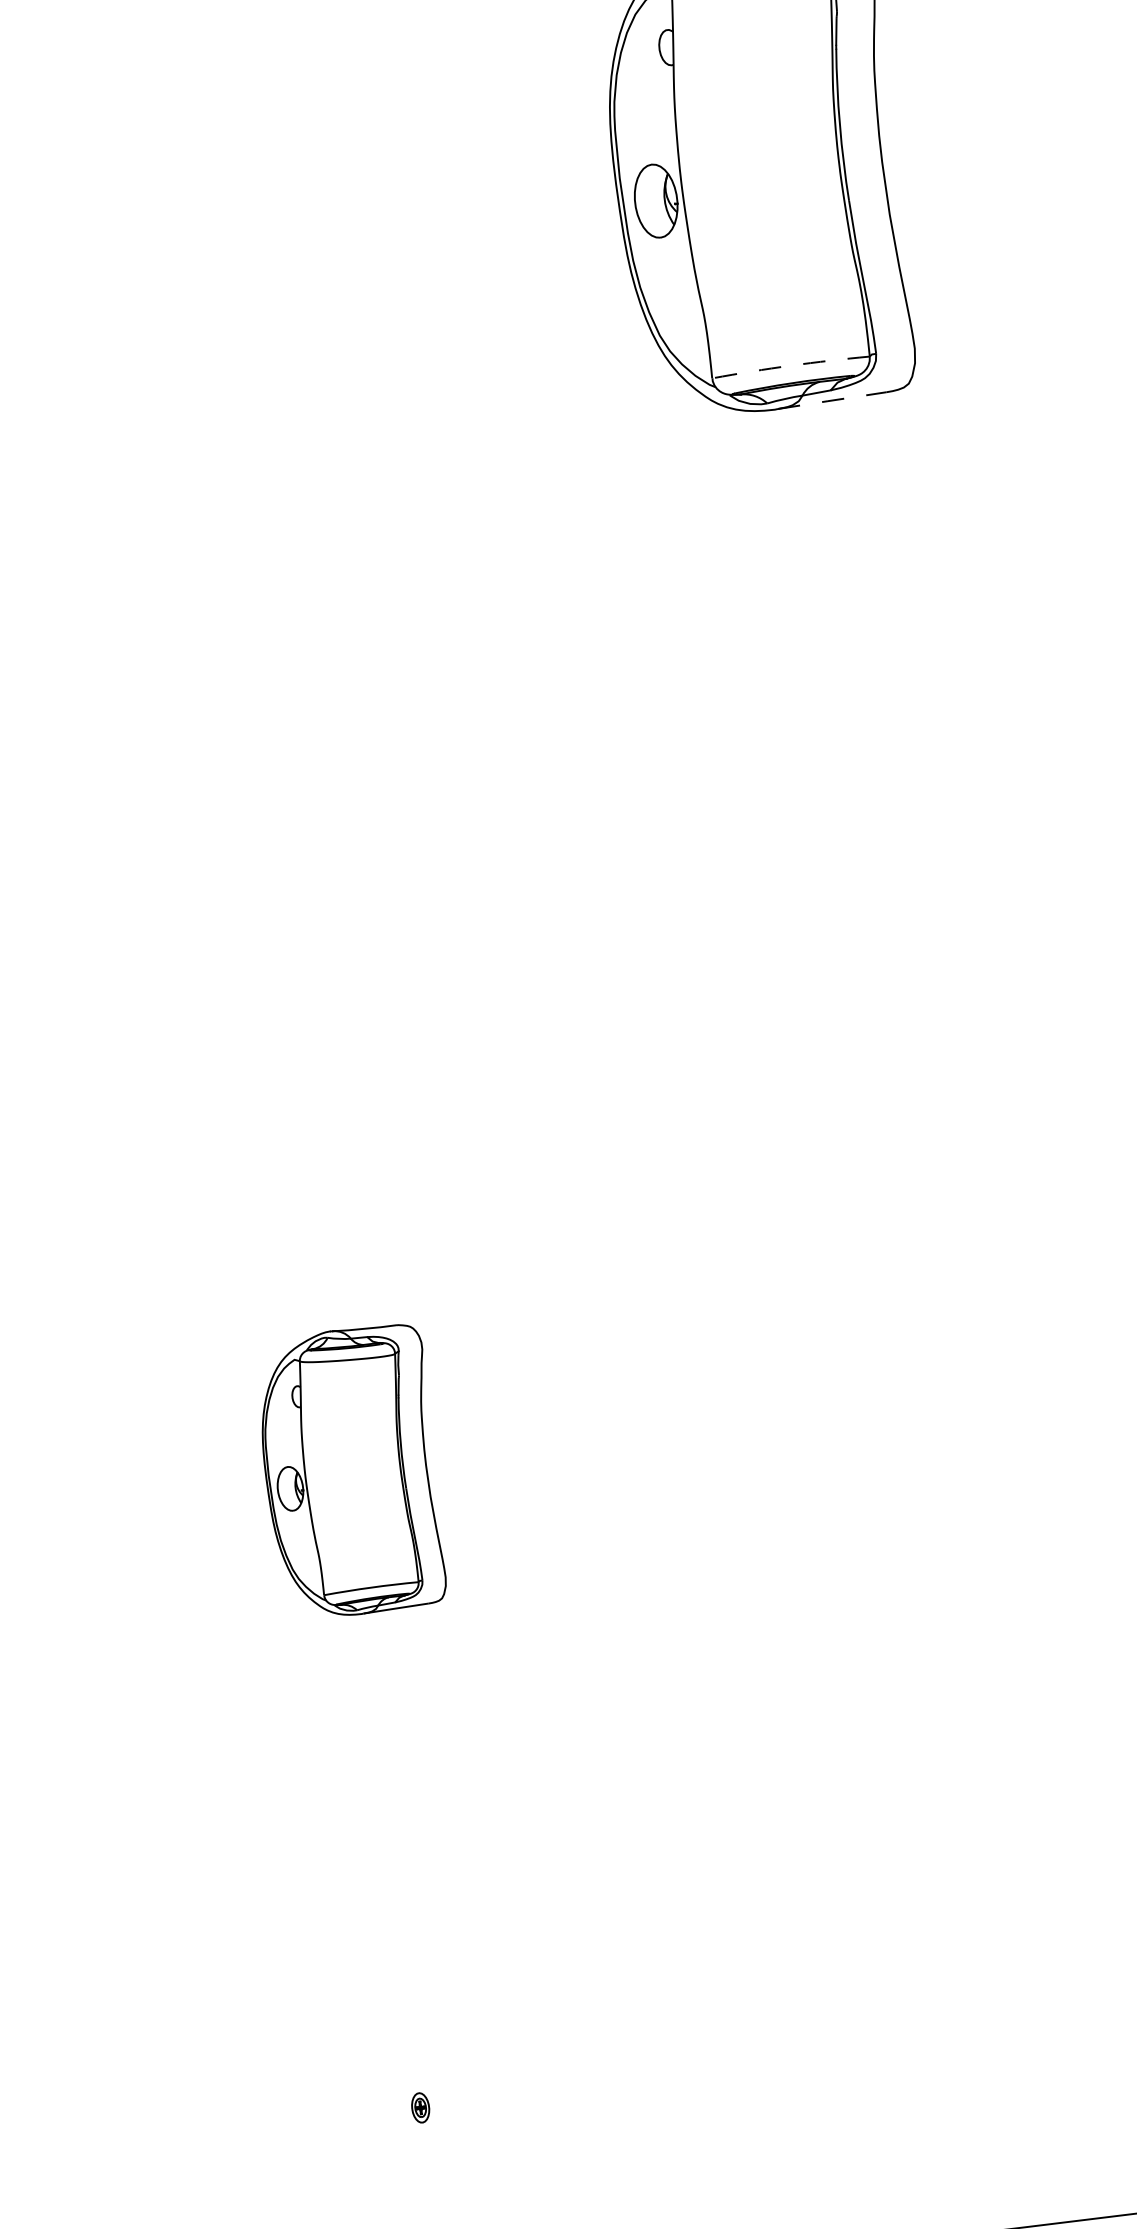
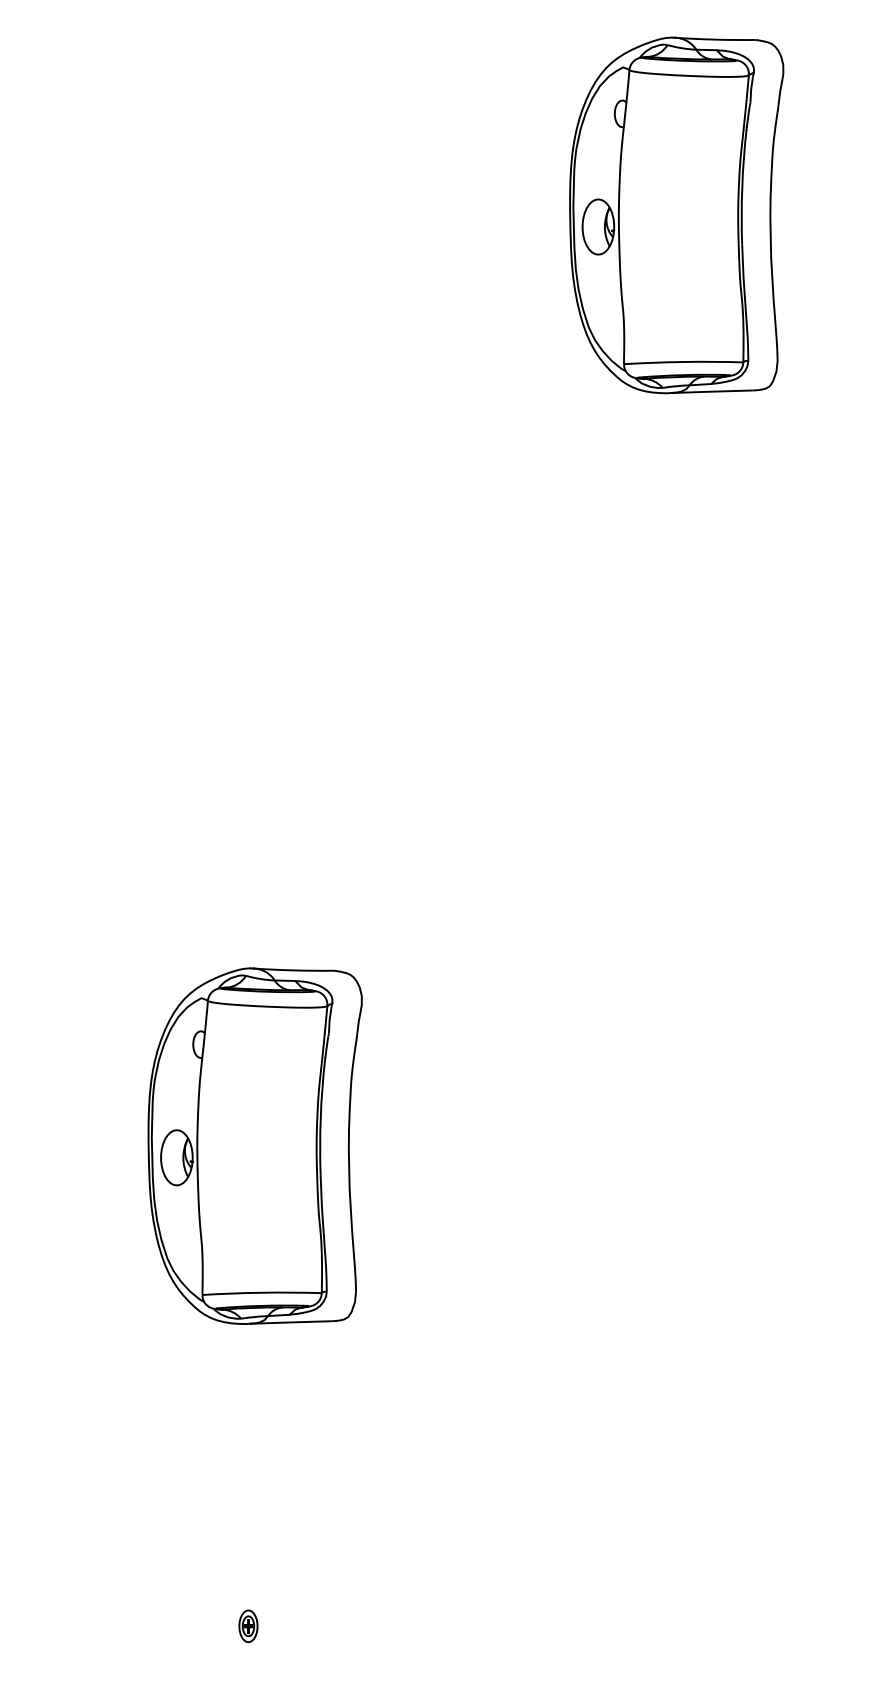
arc: (790, 365) -> (683, 361), dashed -> solid
line: (832, 400) -> (711, 391), dashed -> solid
part: (350, 1471) -> (254, 1145), size x1.67
part: (420, 2106) -> (248, 1625), size x1.43

